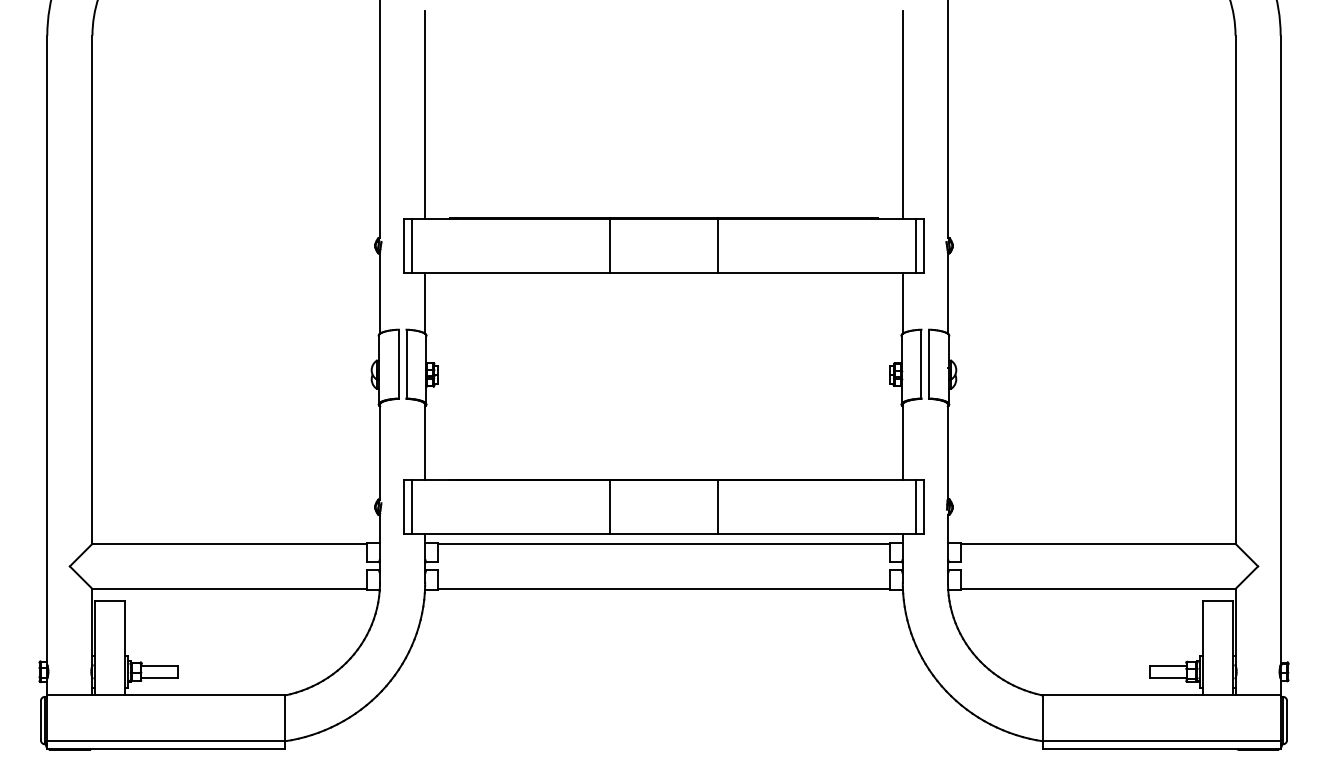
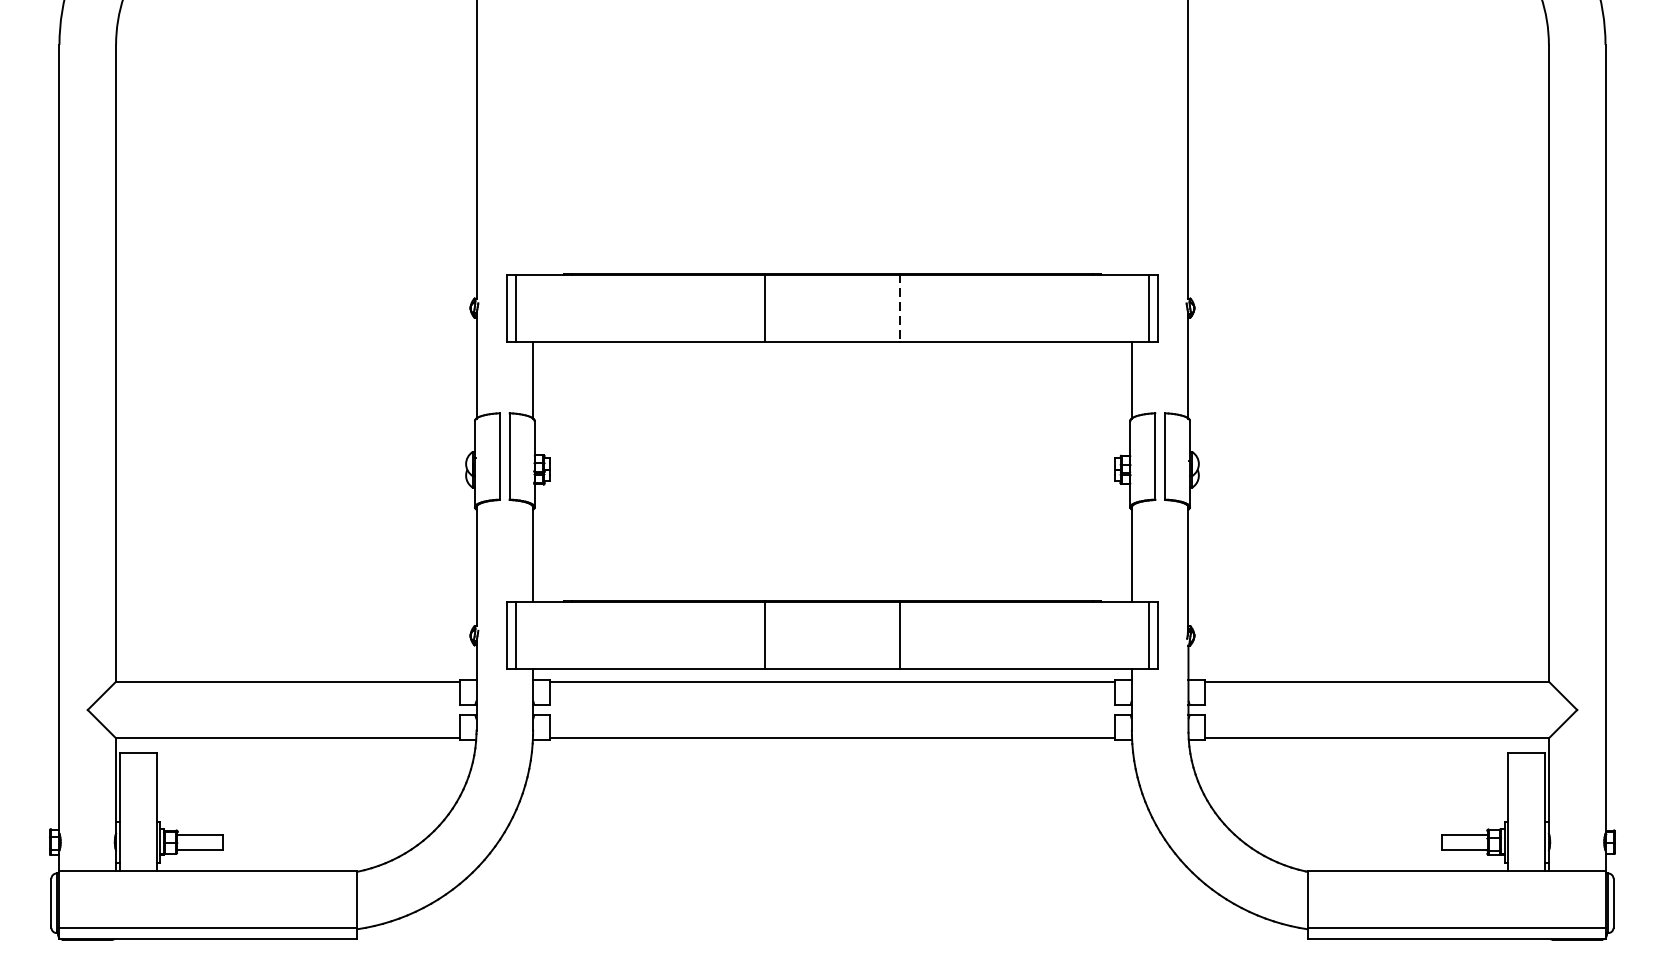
line: (425, 115) -> (533, 144), removed
line: (902, 115) -> (1131, 144), removed
line: (718, 245) -> (900, 307), solid -> dashed

